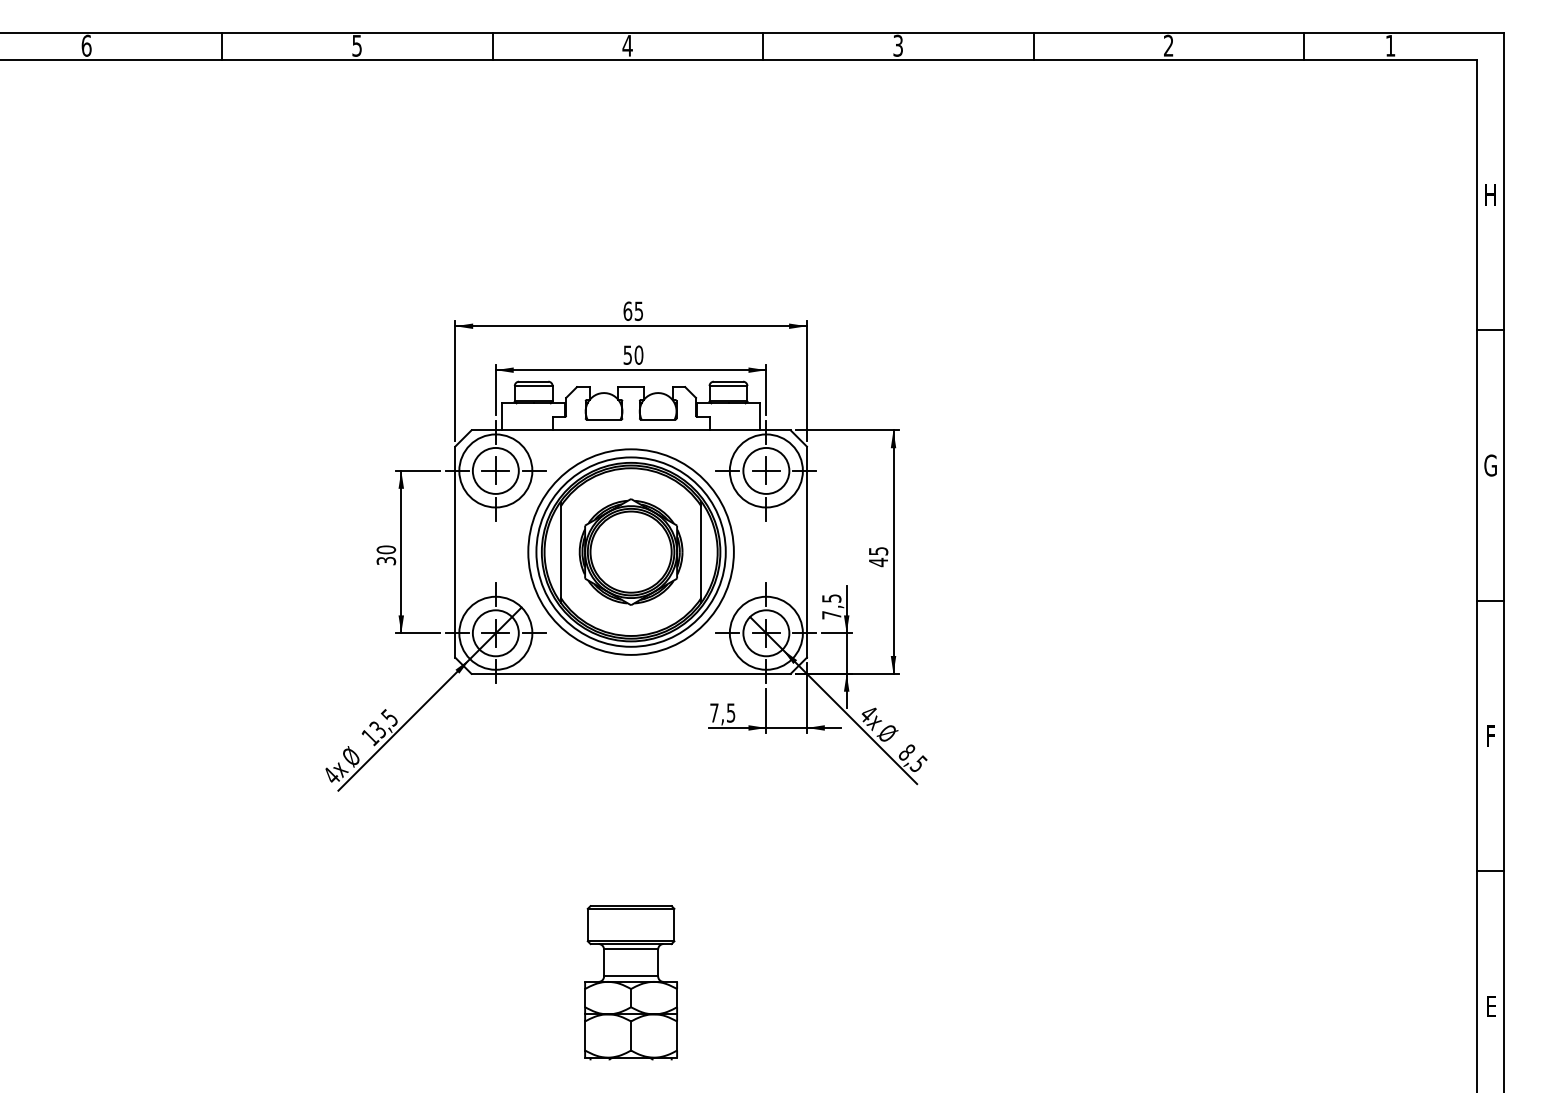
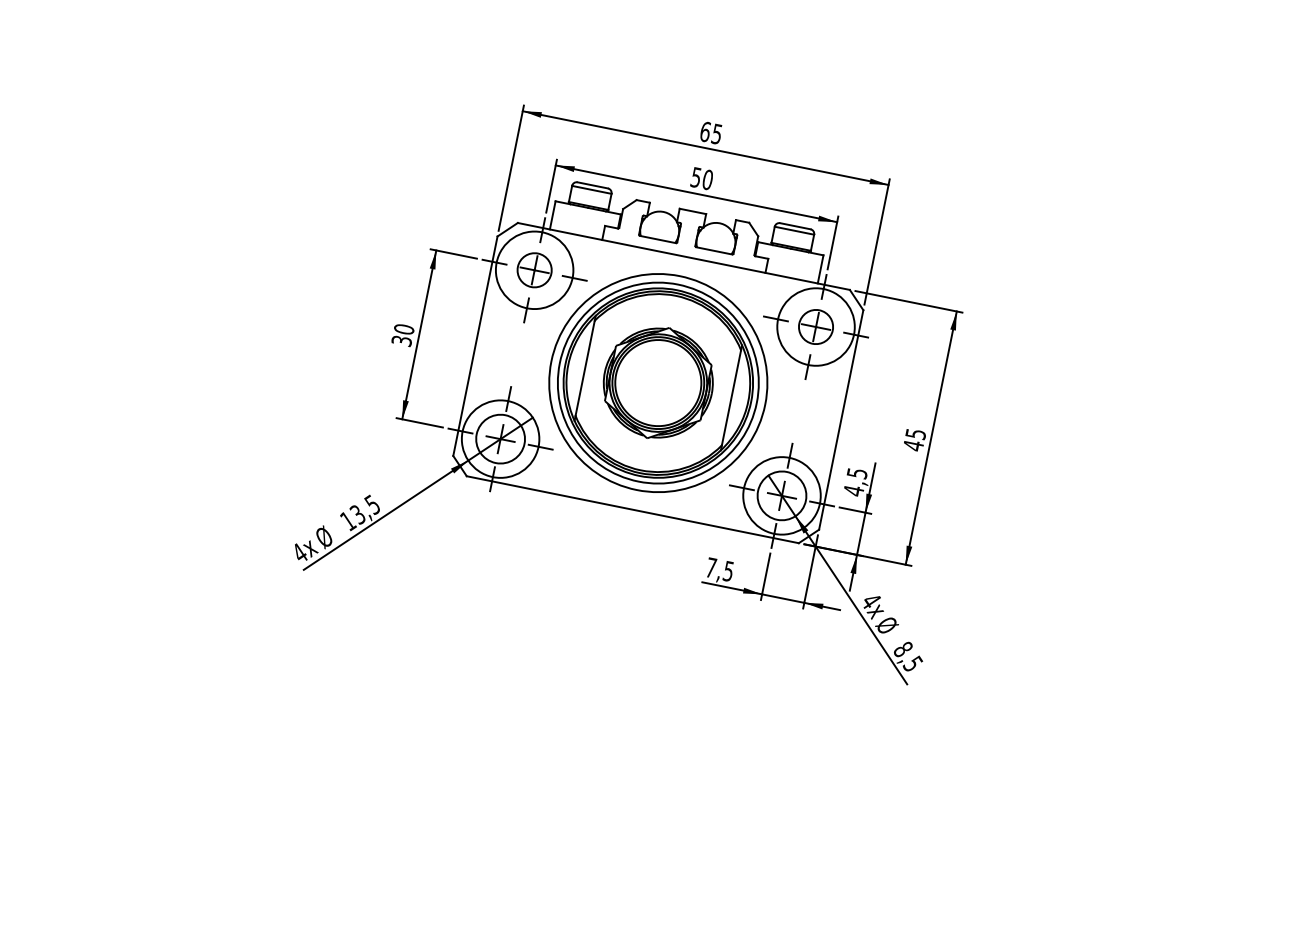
circle: (495, 470) -> (534, 269), size x0.7
circle: (766, 470) -> (816, 326), size x0.7
text: (831, 614) -> (853, 489), 7,5 -> 4,5
part: (630, 982) -> (567, 830), removed

